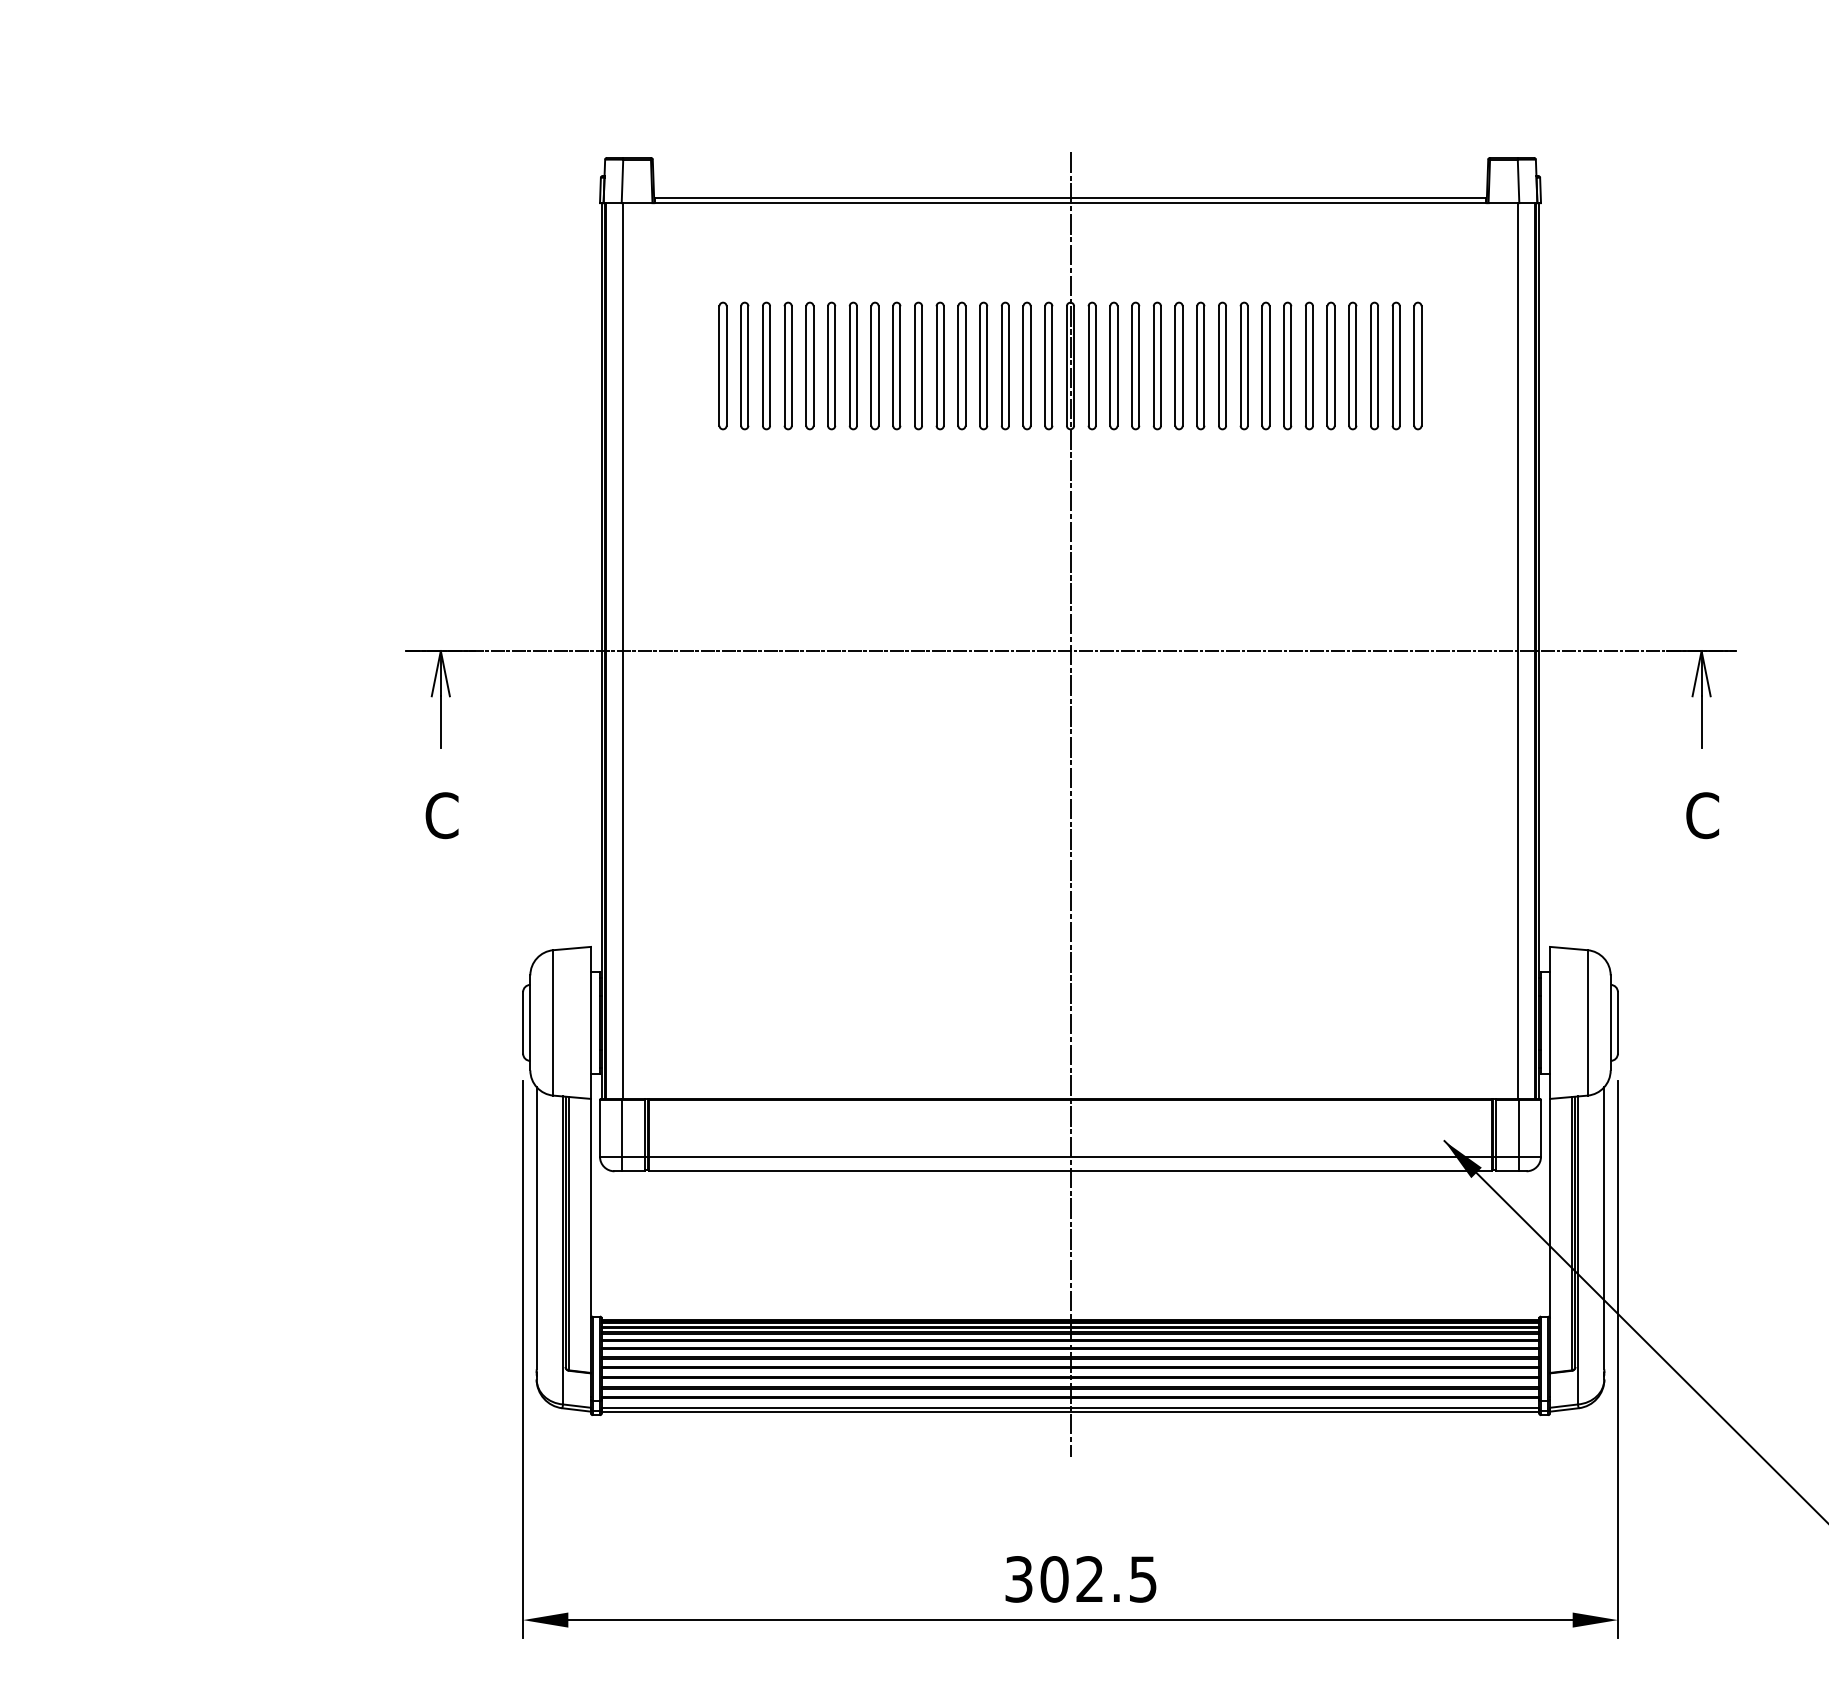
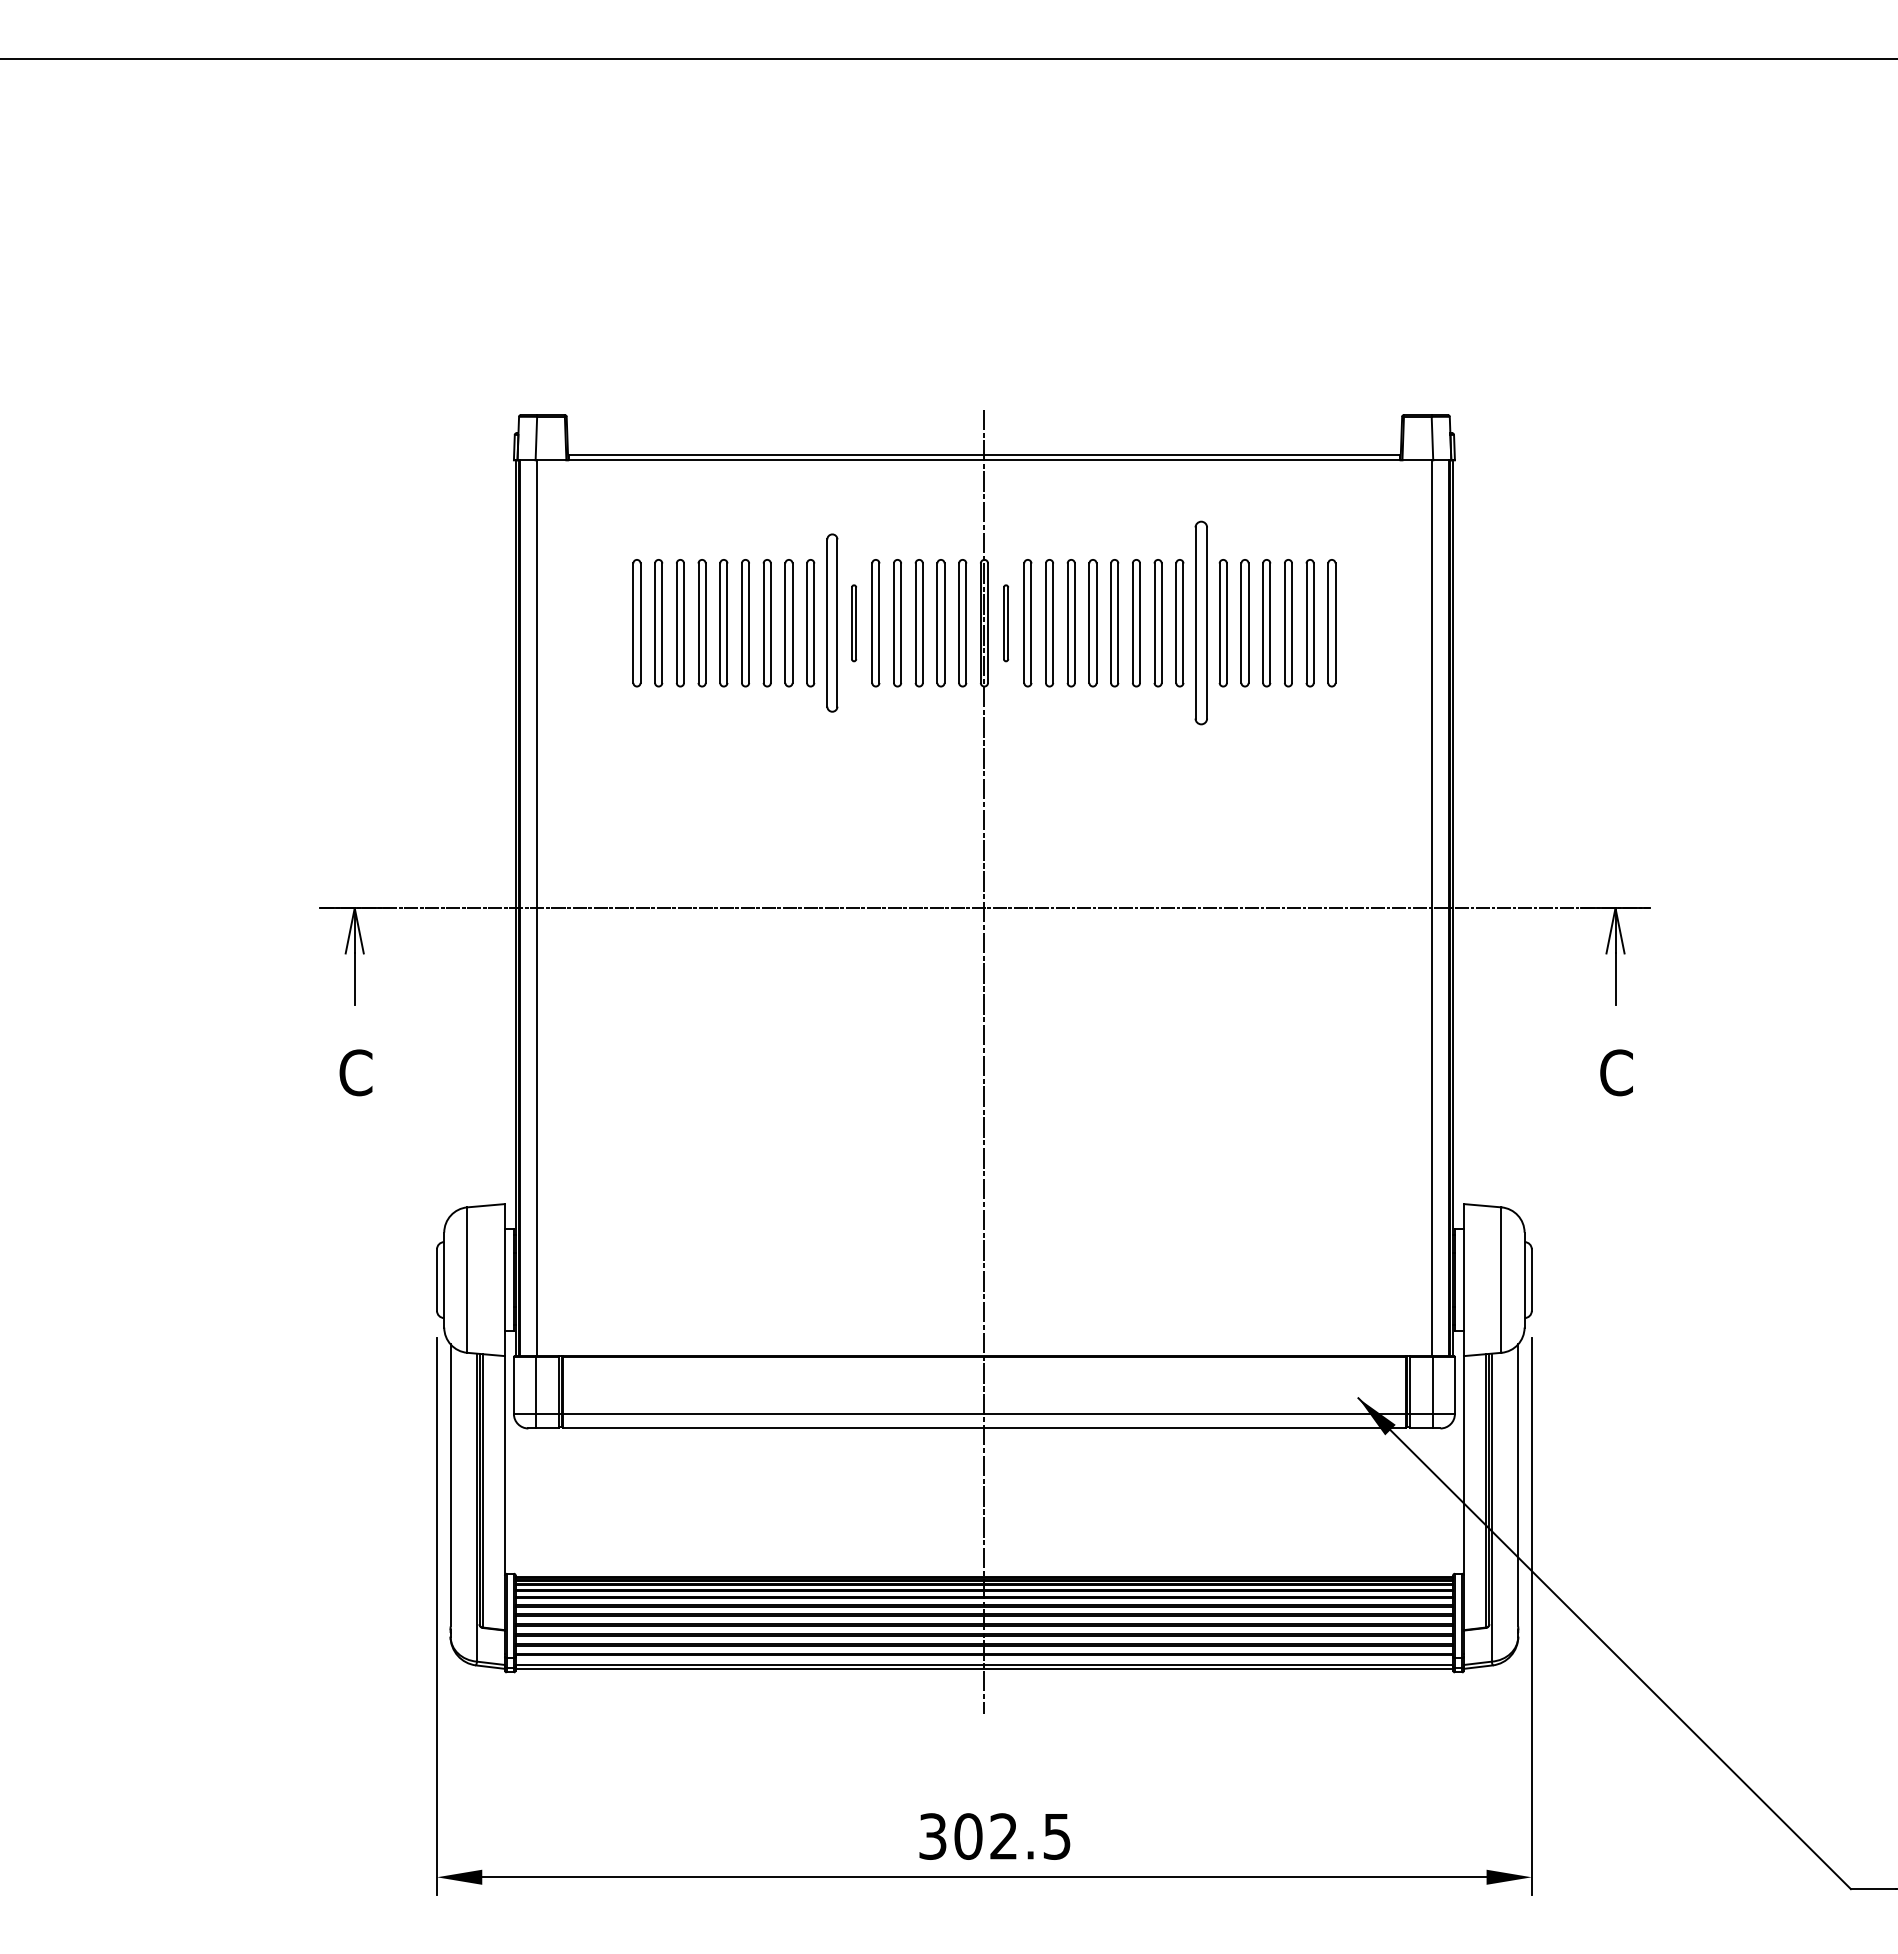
part: (918, 366) -> (832, 623), size x1.4
part: (939, 366) -> (853, 623), size x0.6
part: (1091, 366) -> (1005, 623), size x0.6
part: (1287, 366) -> (1201, 623), size x1.6

